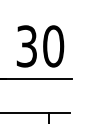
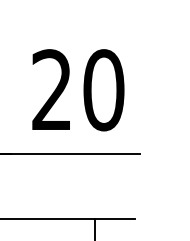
text: (26, 46) -> (51, 90), 30 -> 20

